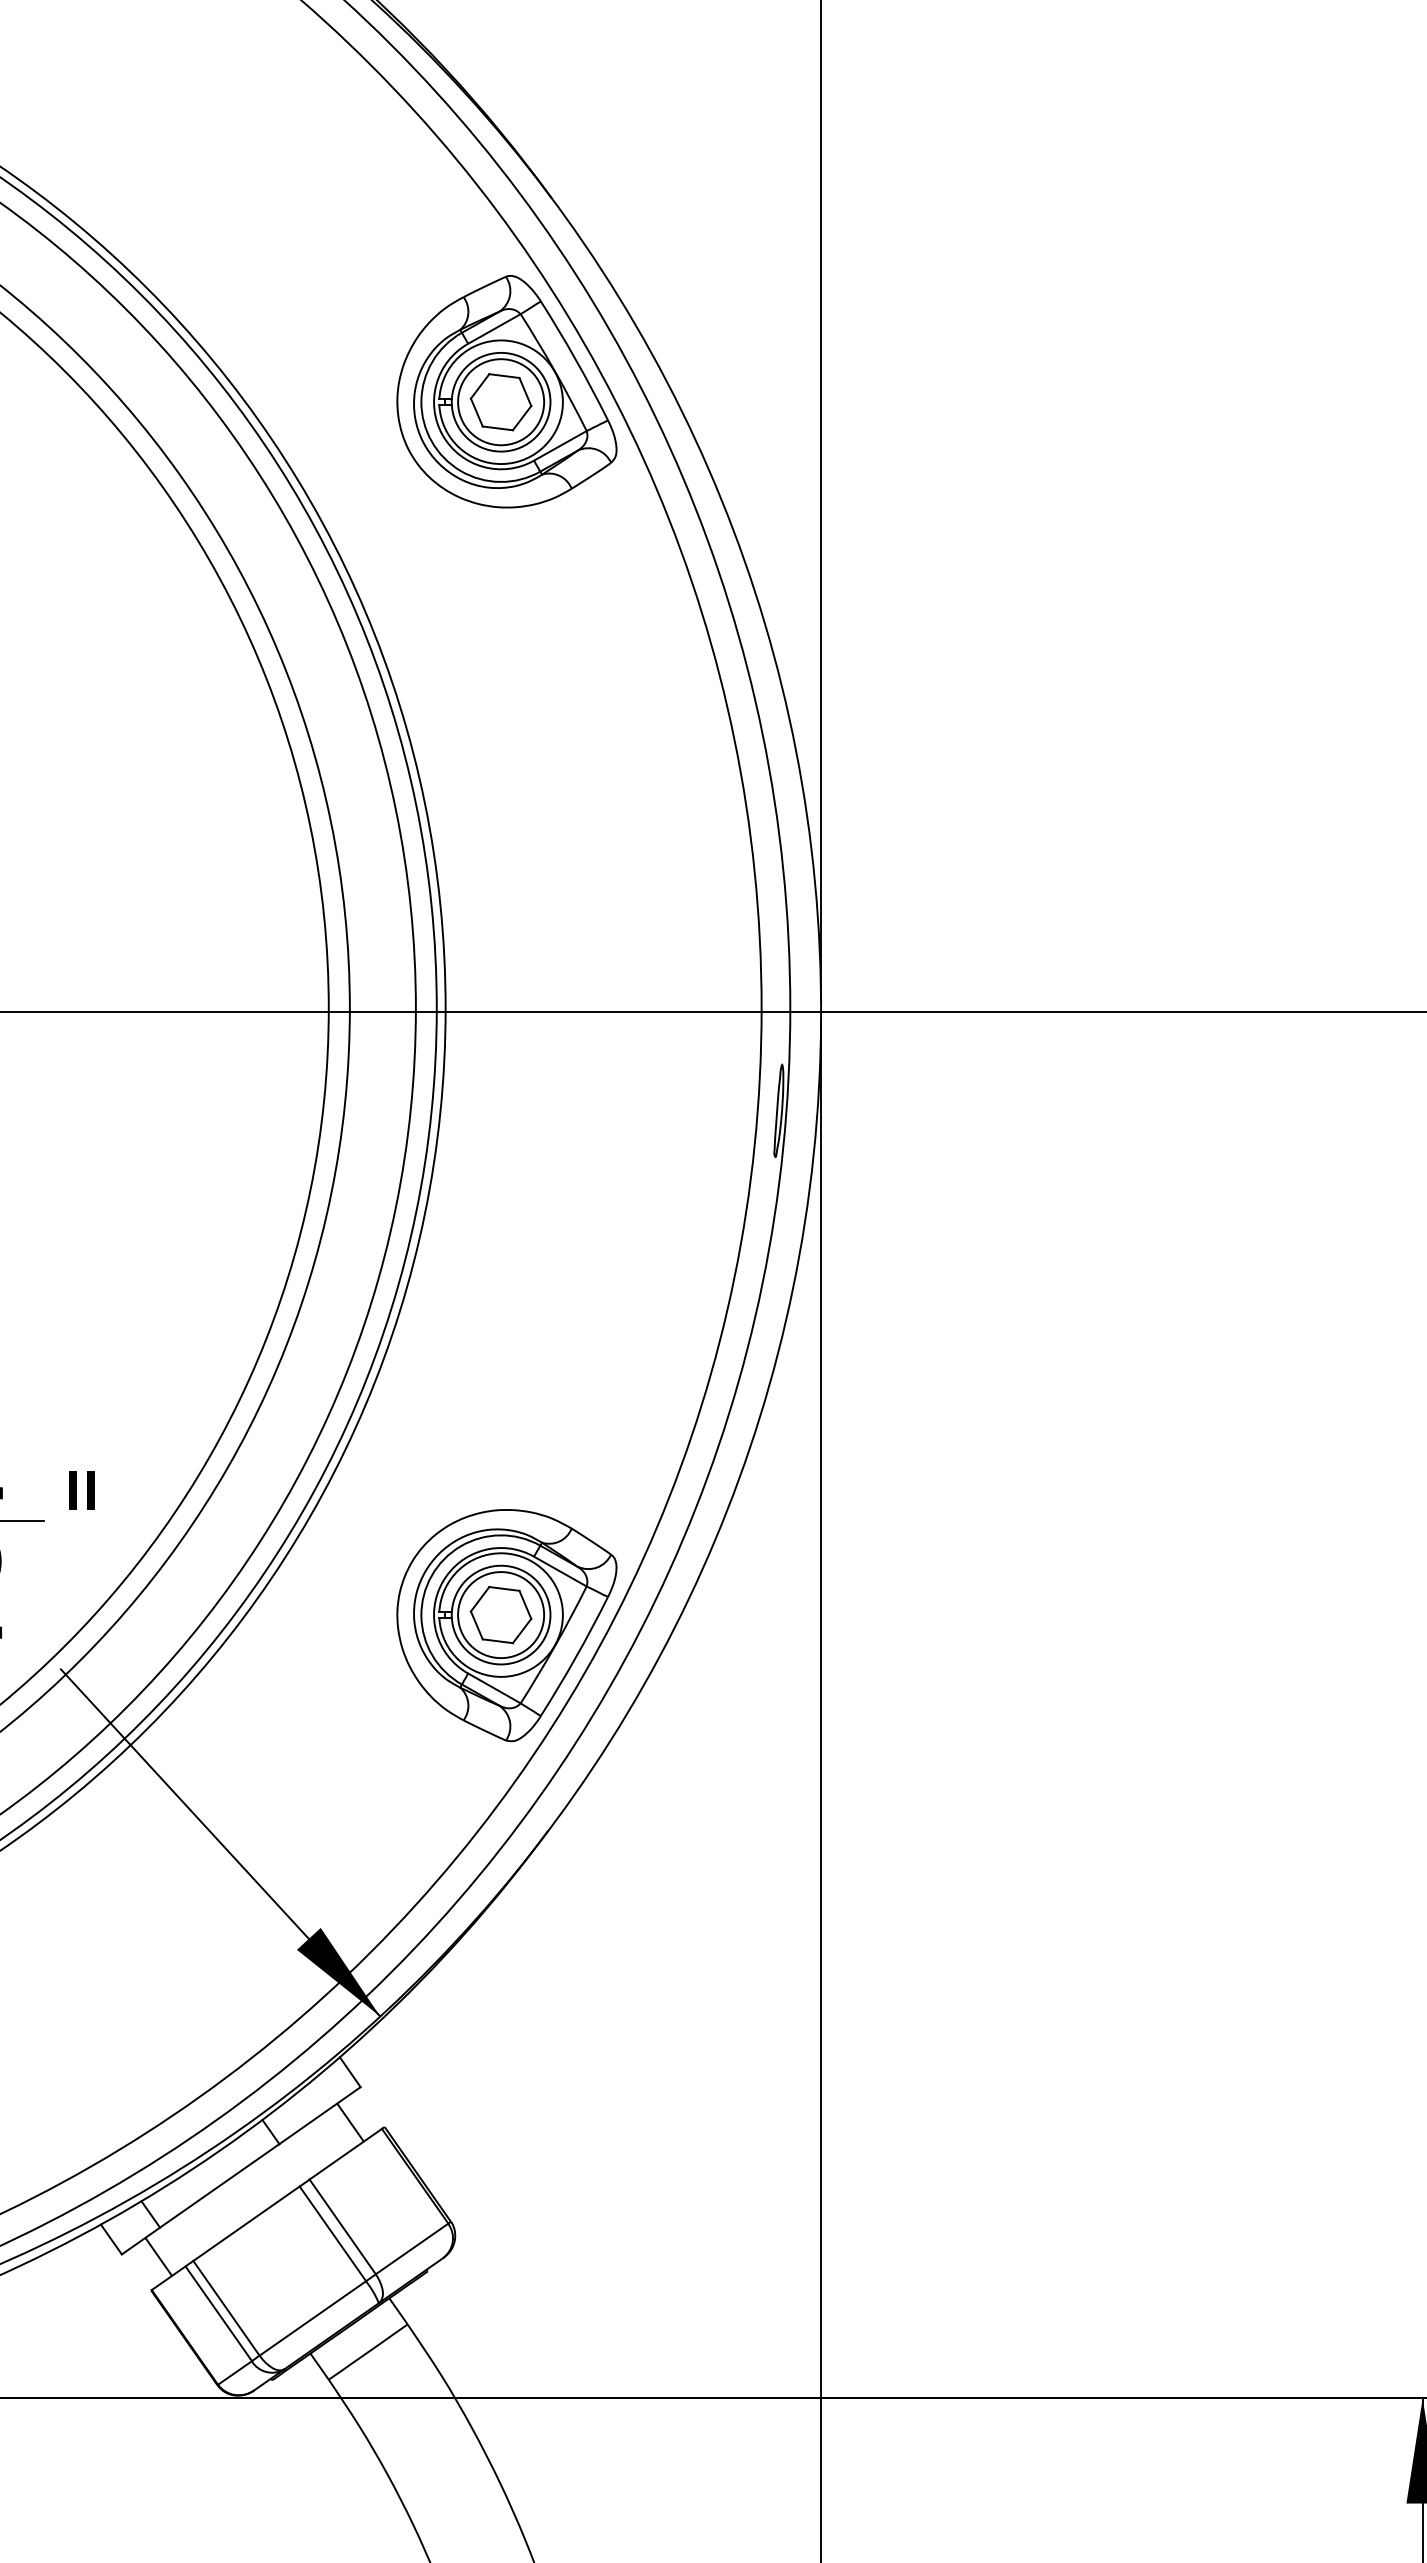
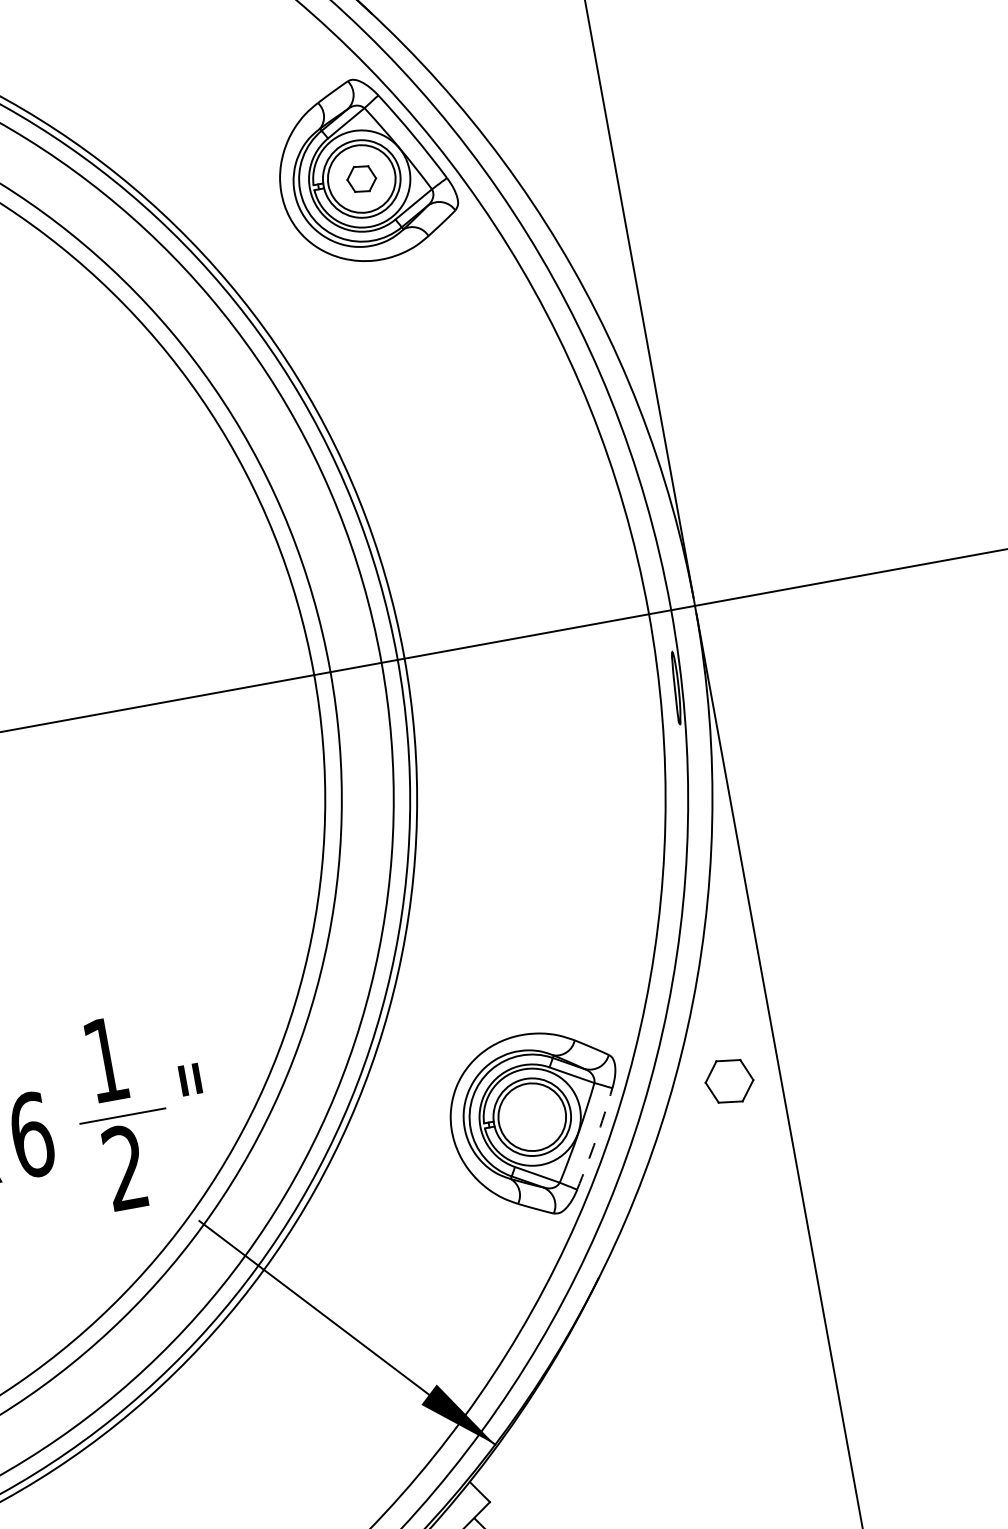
part: (500, 402) -> (361, 179), size x0.6
part: (500, 1615) -> (729, 1081), moved
arc: (575, 1657) -> (595, 1139), solid -> dashed

